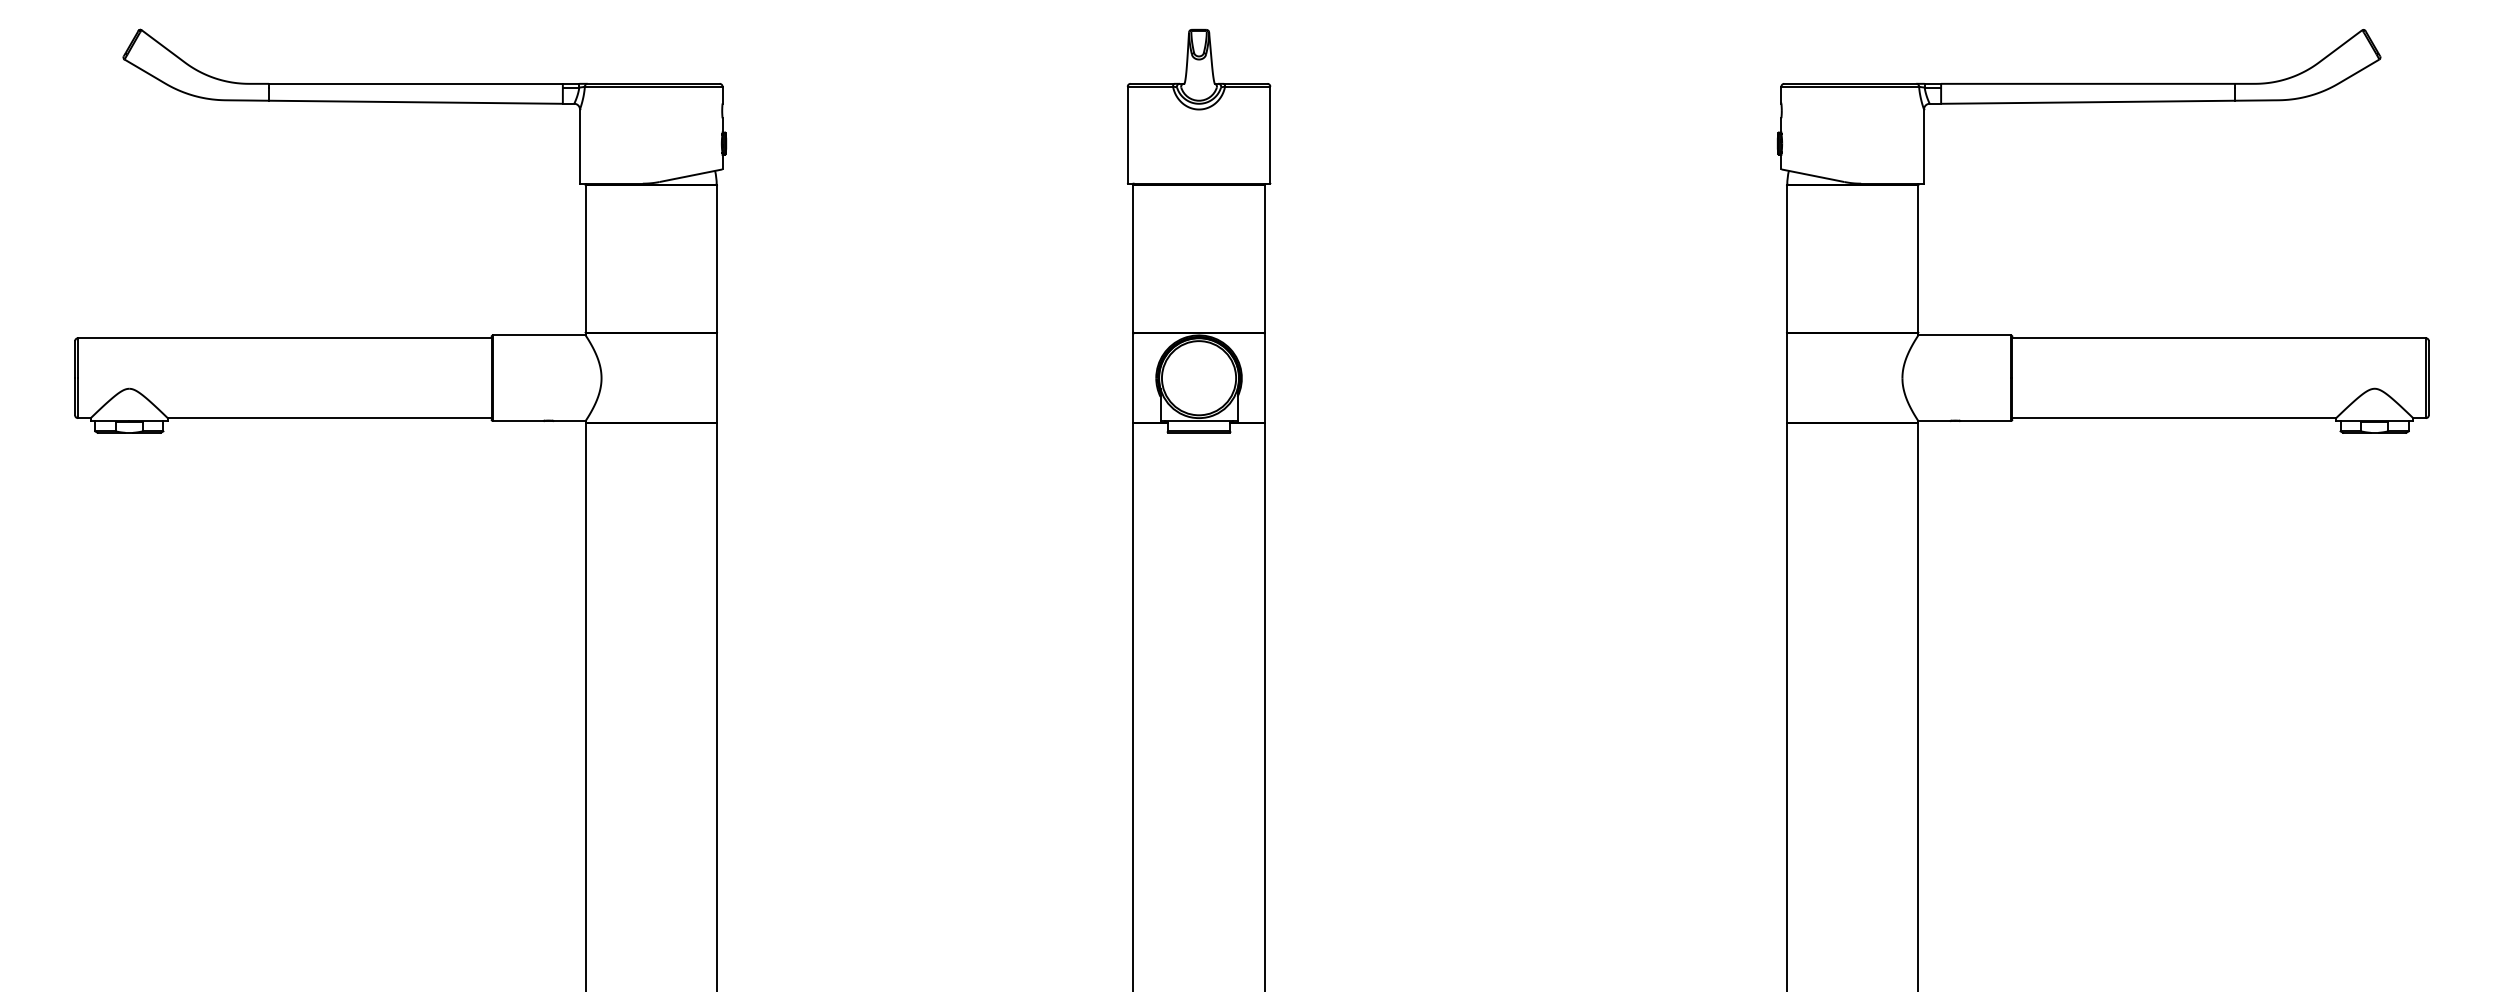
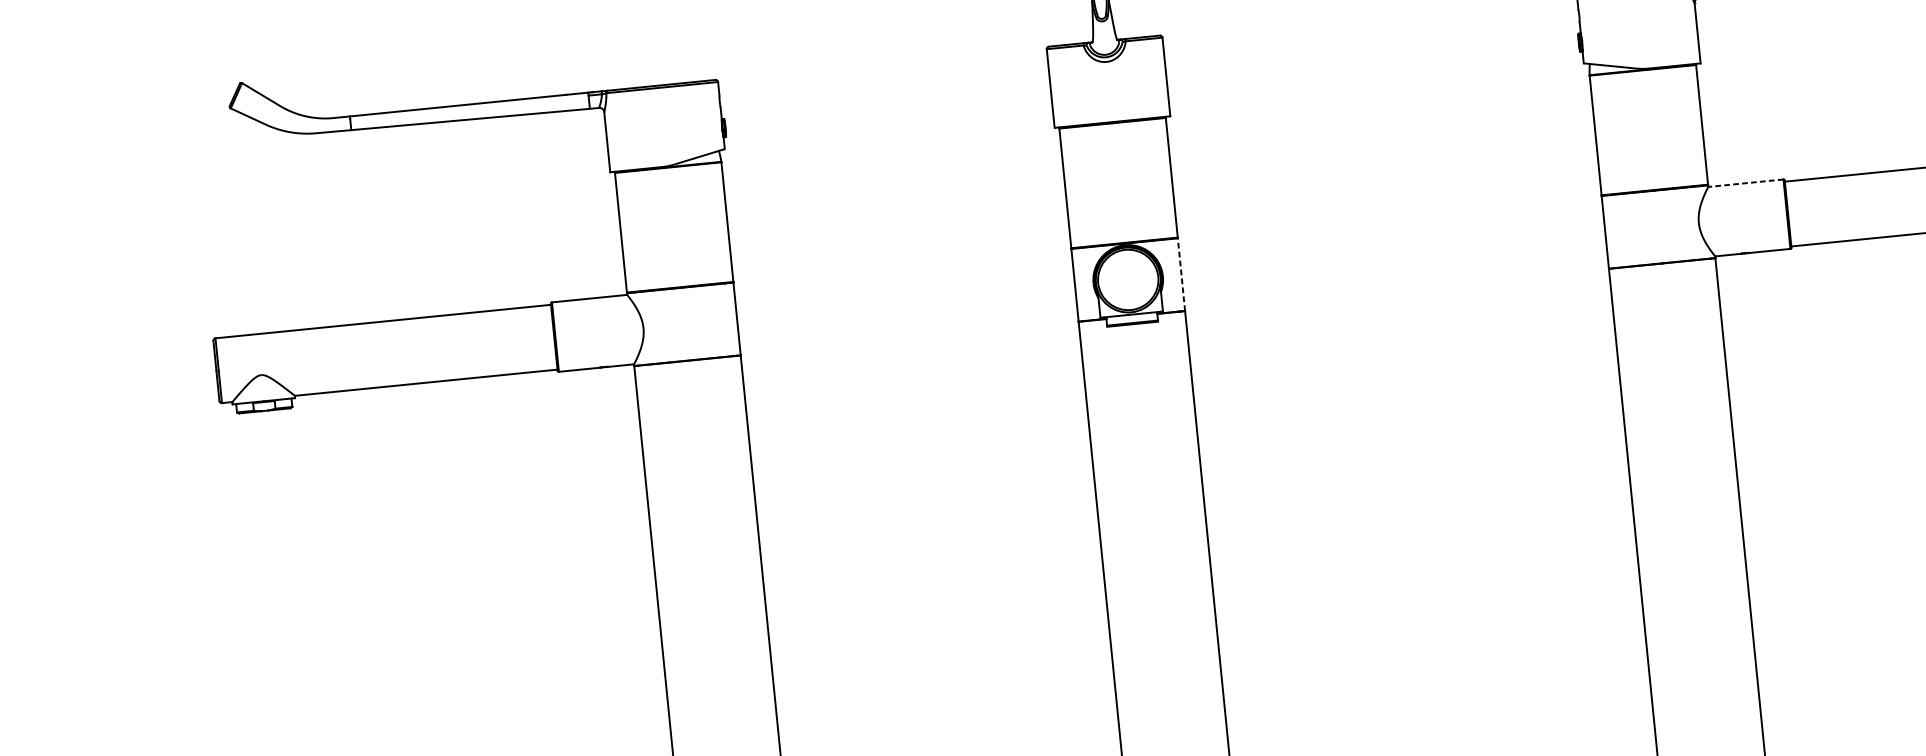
line: (1964, 335) -> (1745, 183), solid -> dashed
line: (1264, 378) -> (1181, 274), solid -> dashed

